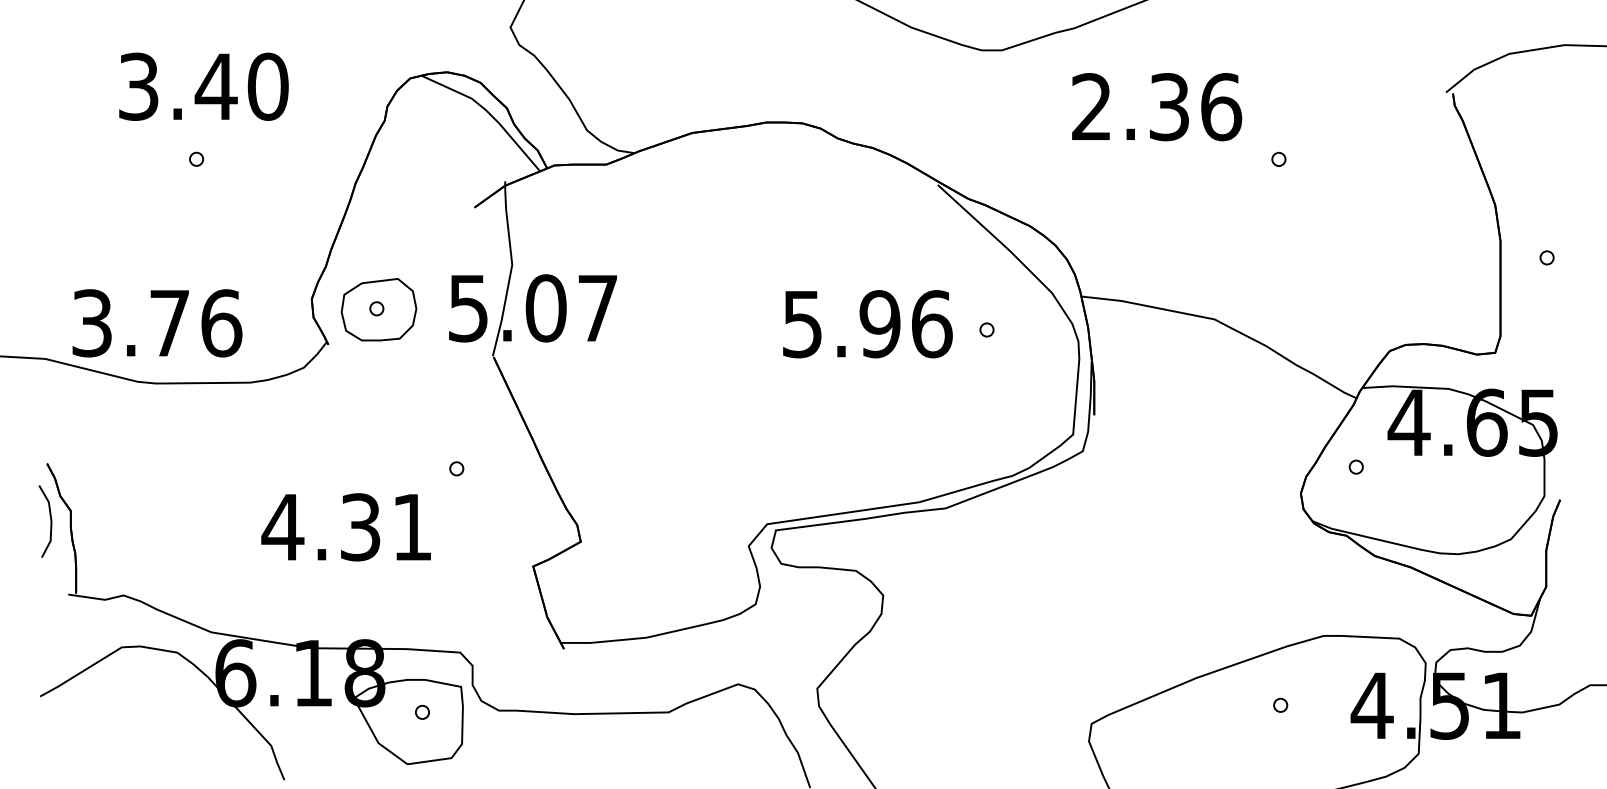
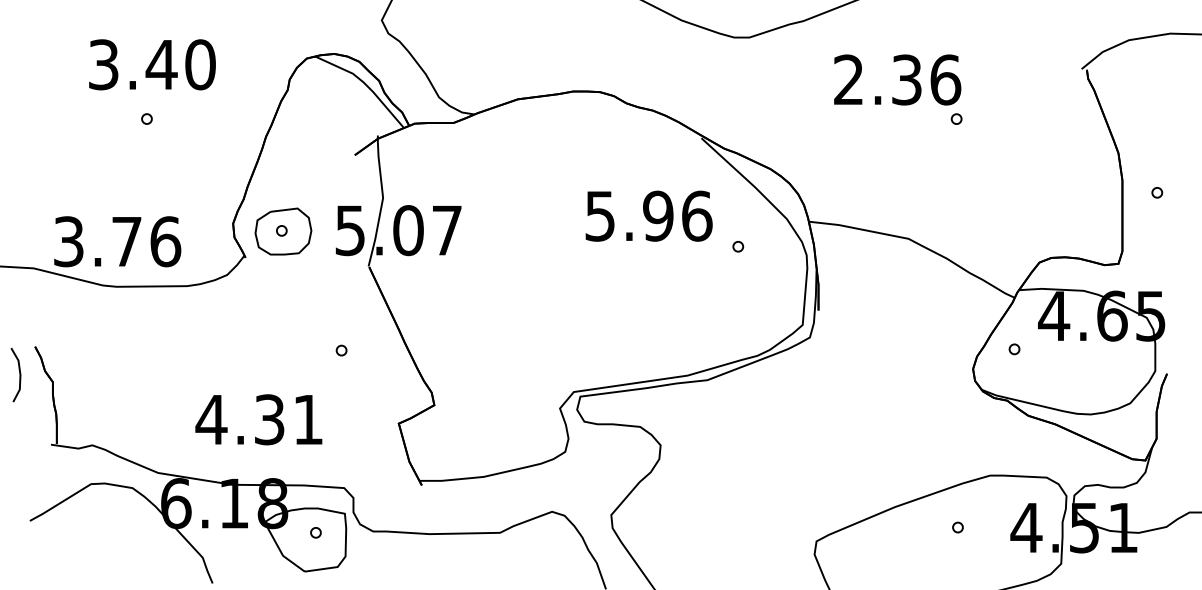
text: (1157, 107) -> (897, 80), moved
text: (867, 324) -> (648, 216), moved
line: (50, 521) -> (19, 375), moved
text: (345, 527) -> (258, 419), moved

